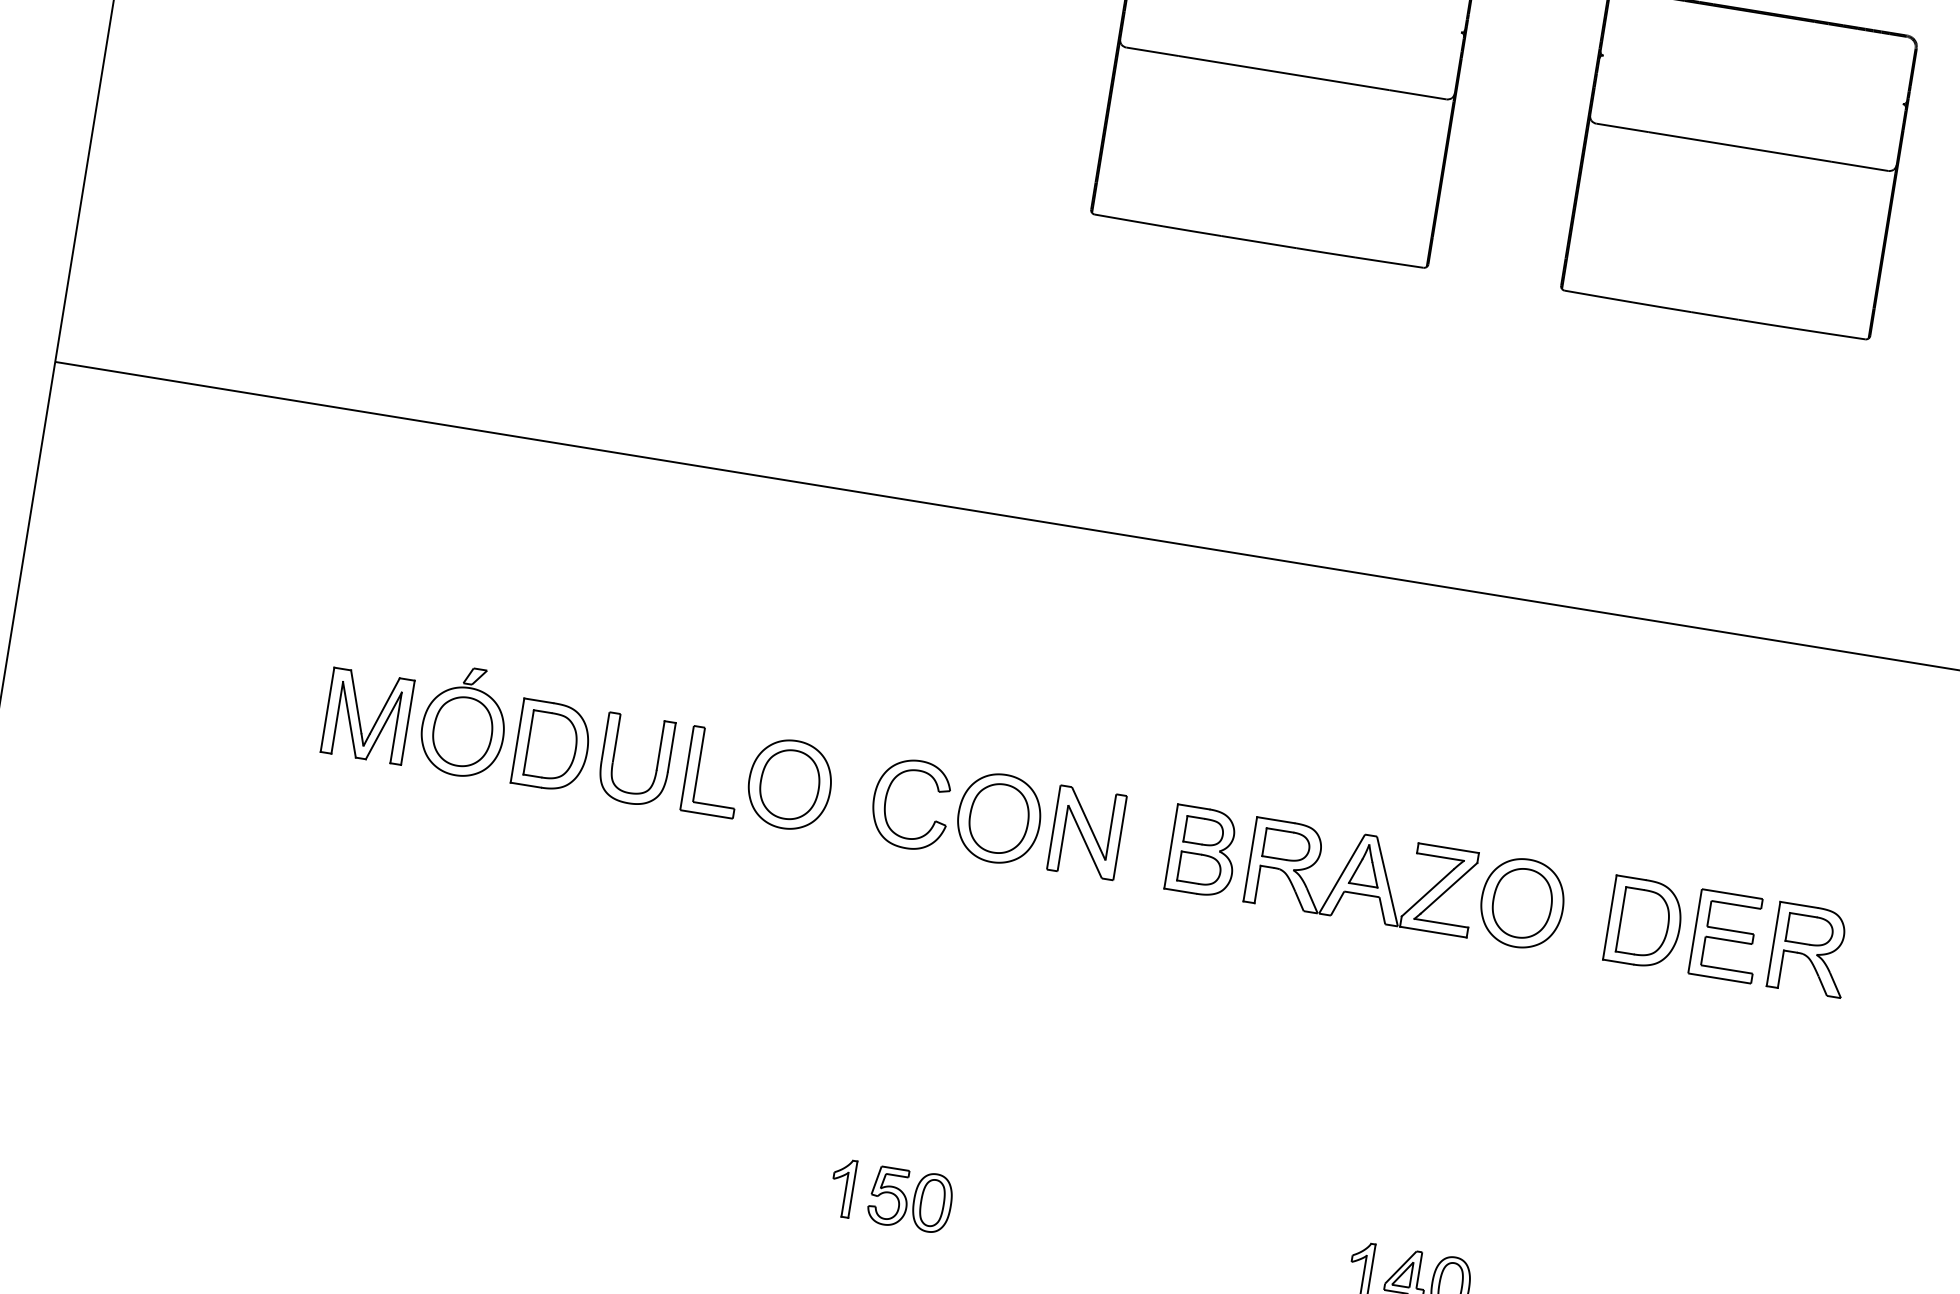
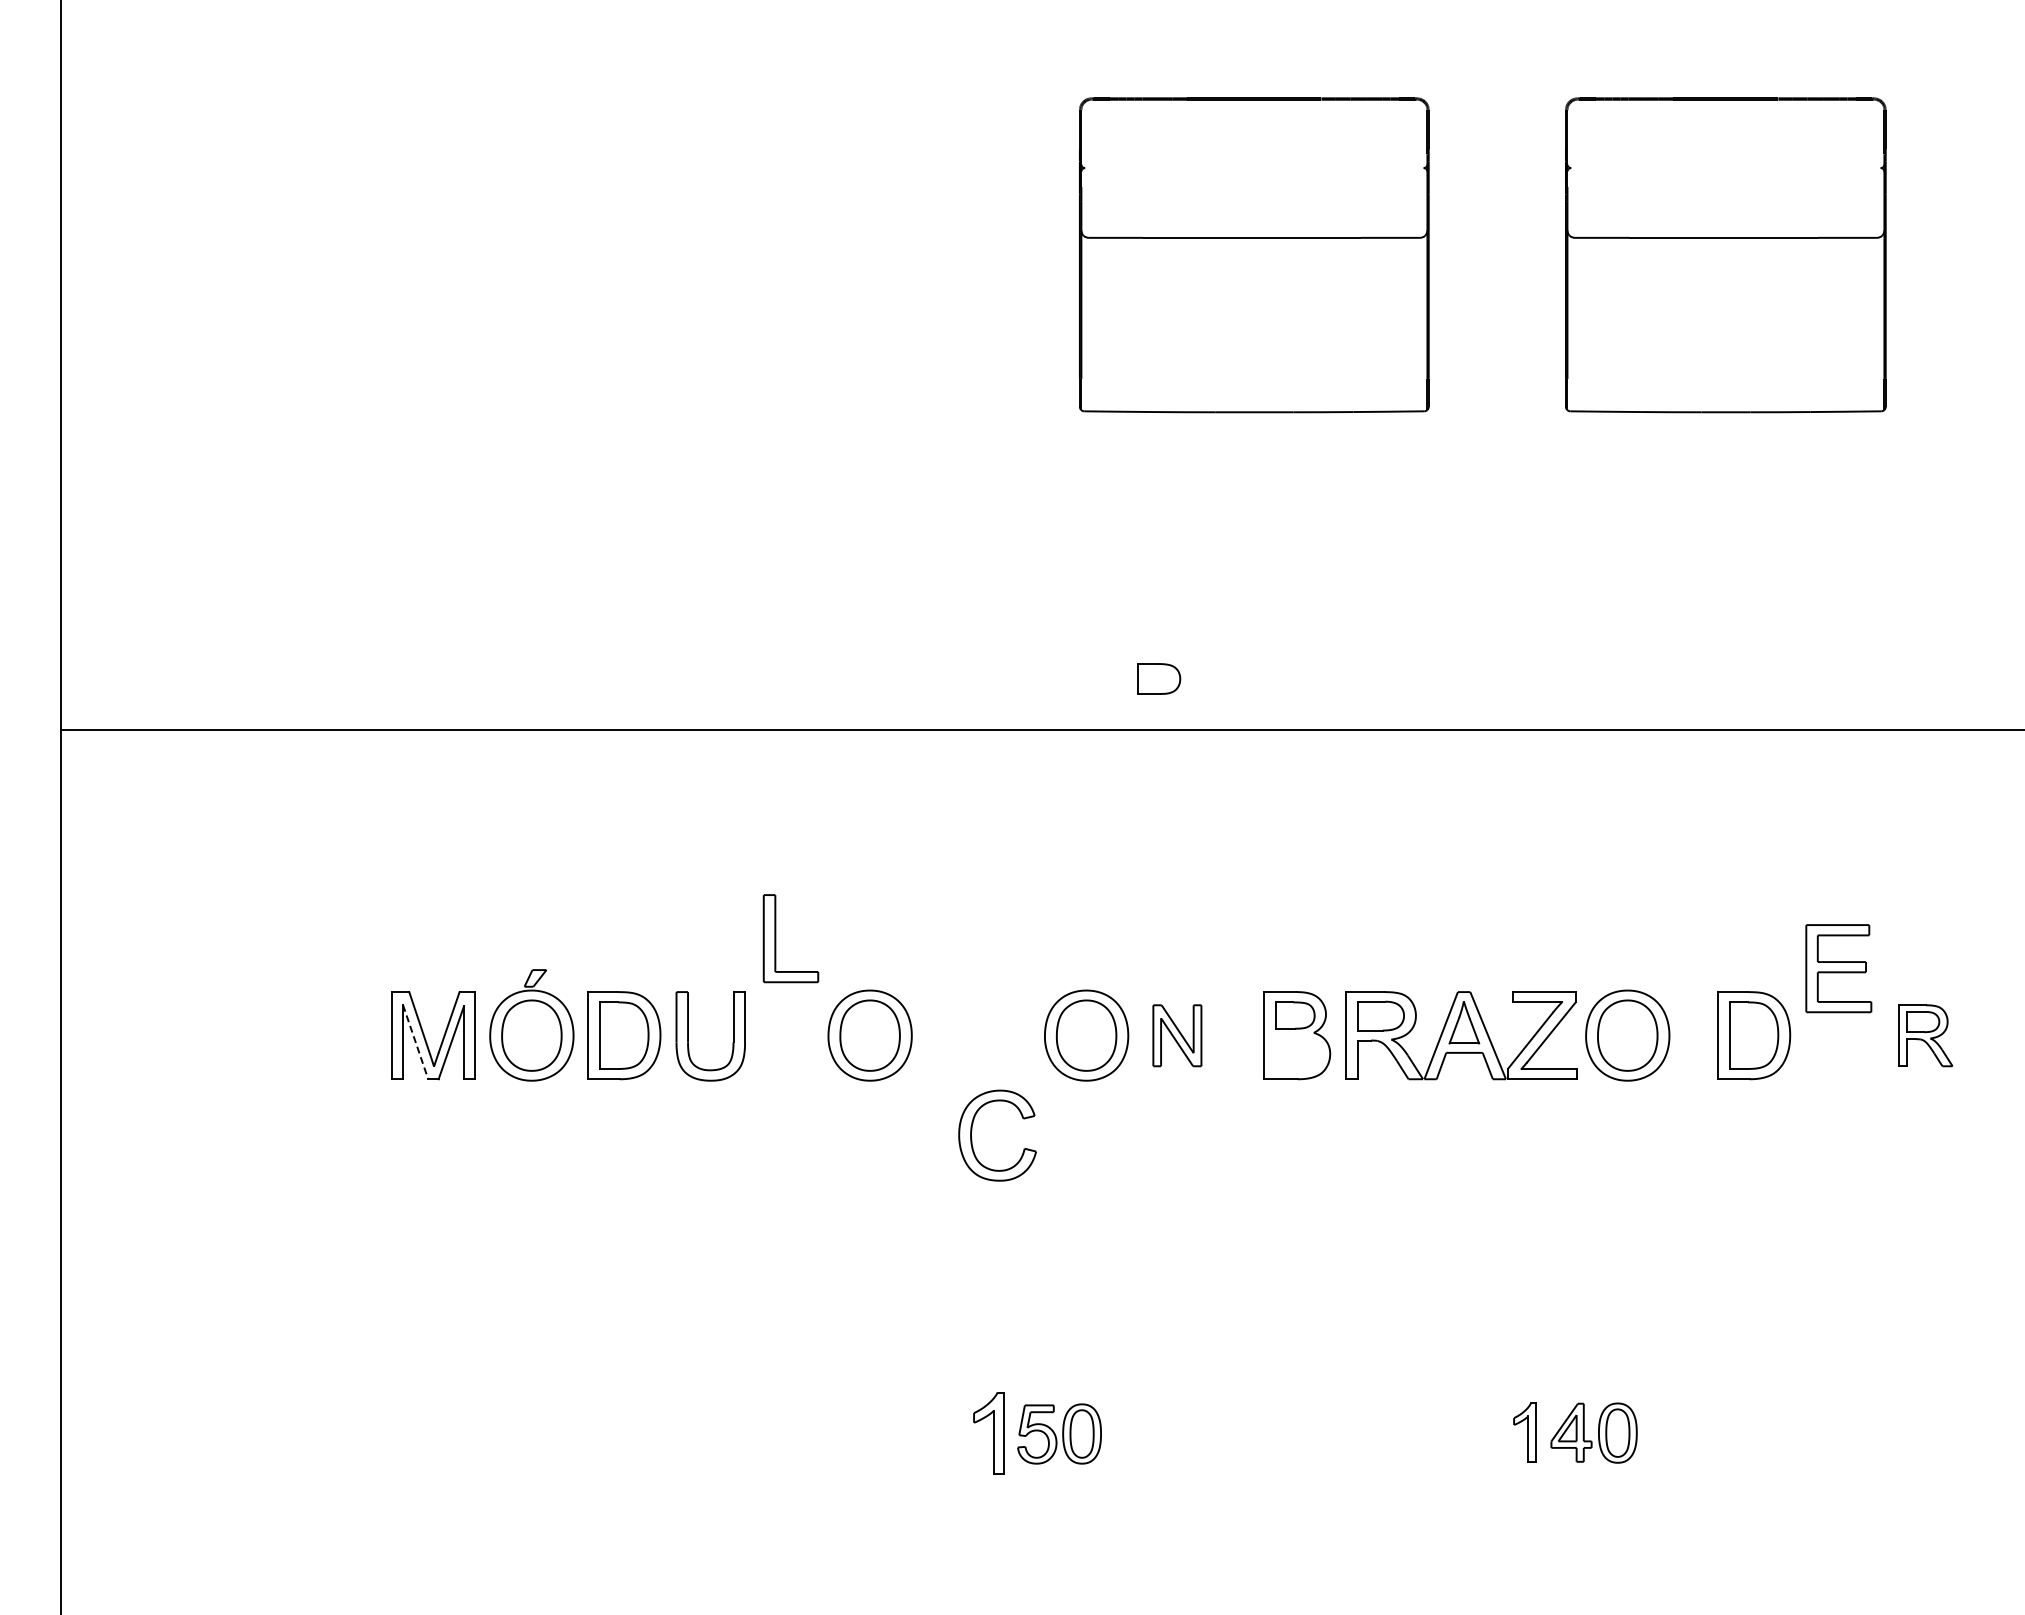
line: (349, 720) -> (415, 1042), solid -> dashed
part: (699, 769) -> (776, 938), moved
part: (887, 796) -> (972, 1131), moved
part: (1087, 832) -> (1177, 1035), size x0.7
part: (1200, 868) -> (1159, 678), moved
part: (1726, 936) -> (1838, 968), moved
part: (1810, 949) -> (1925, 1035), size x0.7
part: (842, 1187) -> (988, 1433), size x1.4

